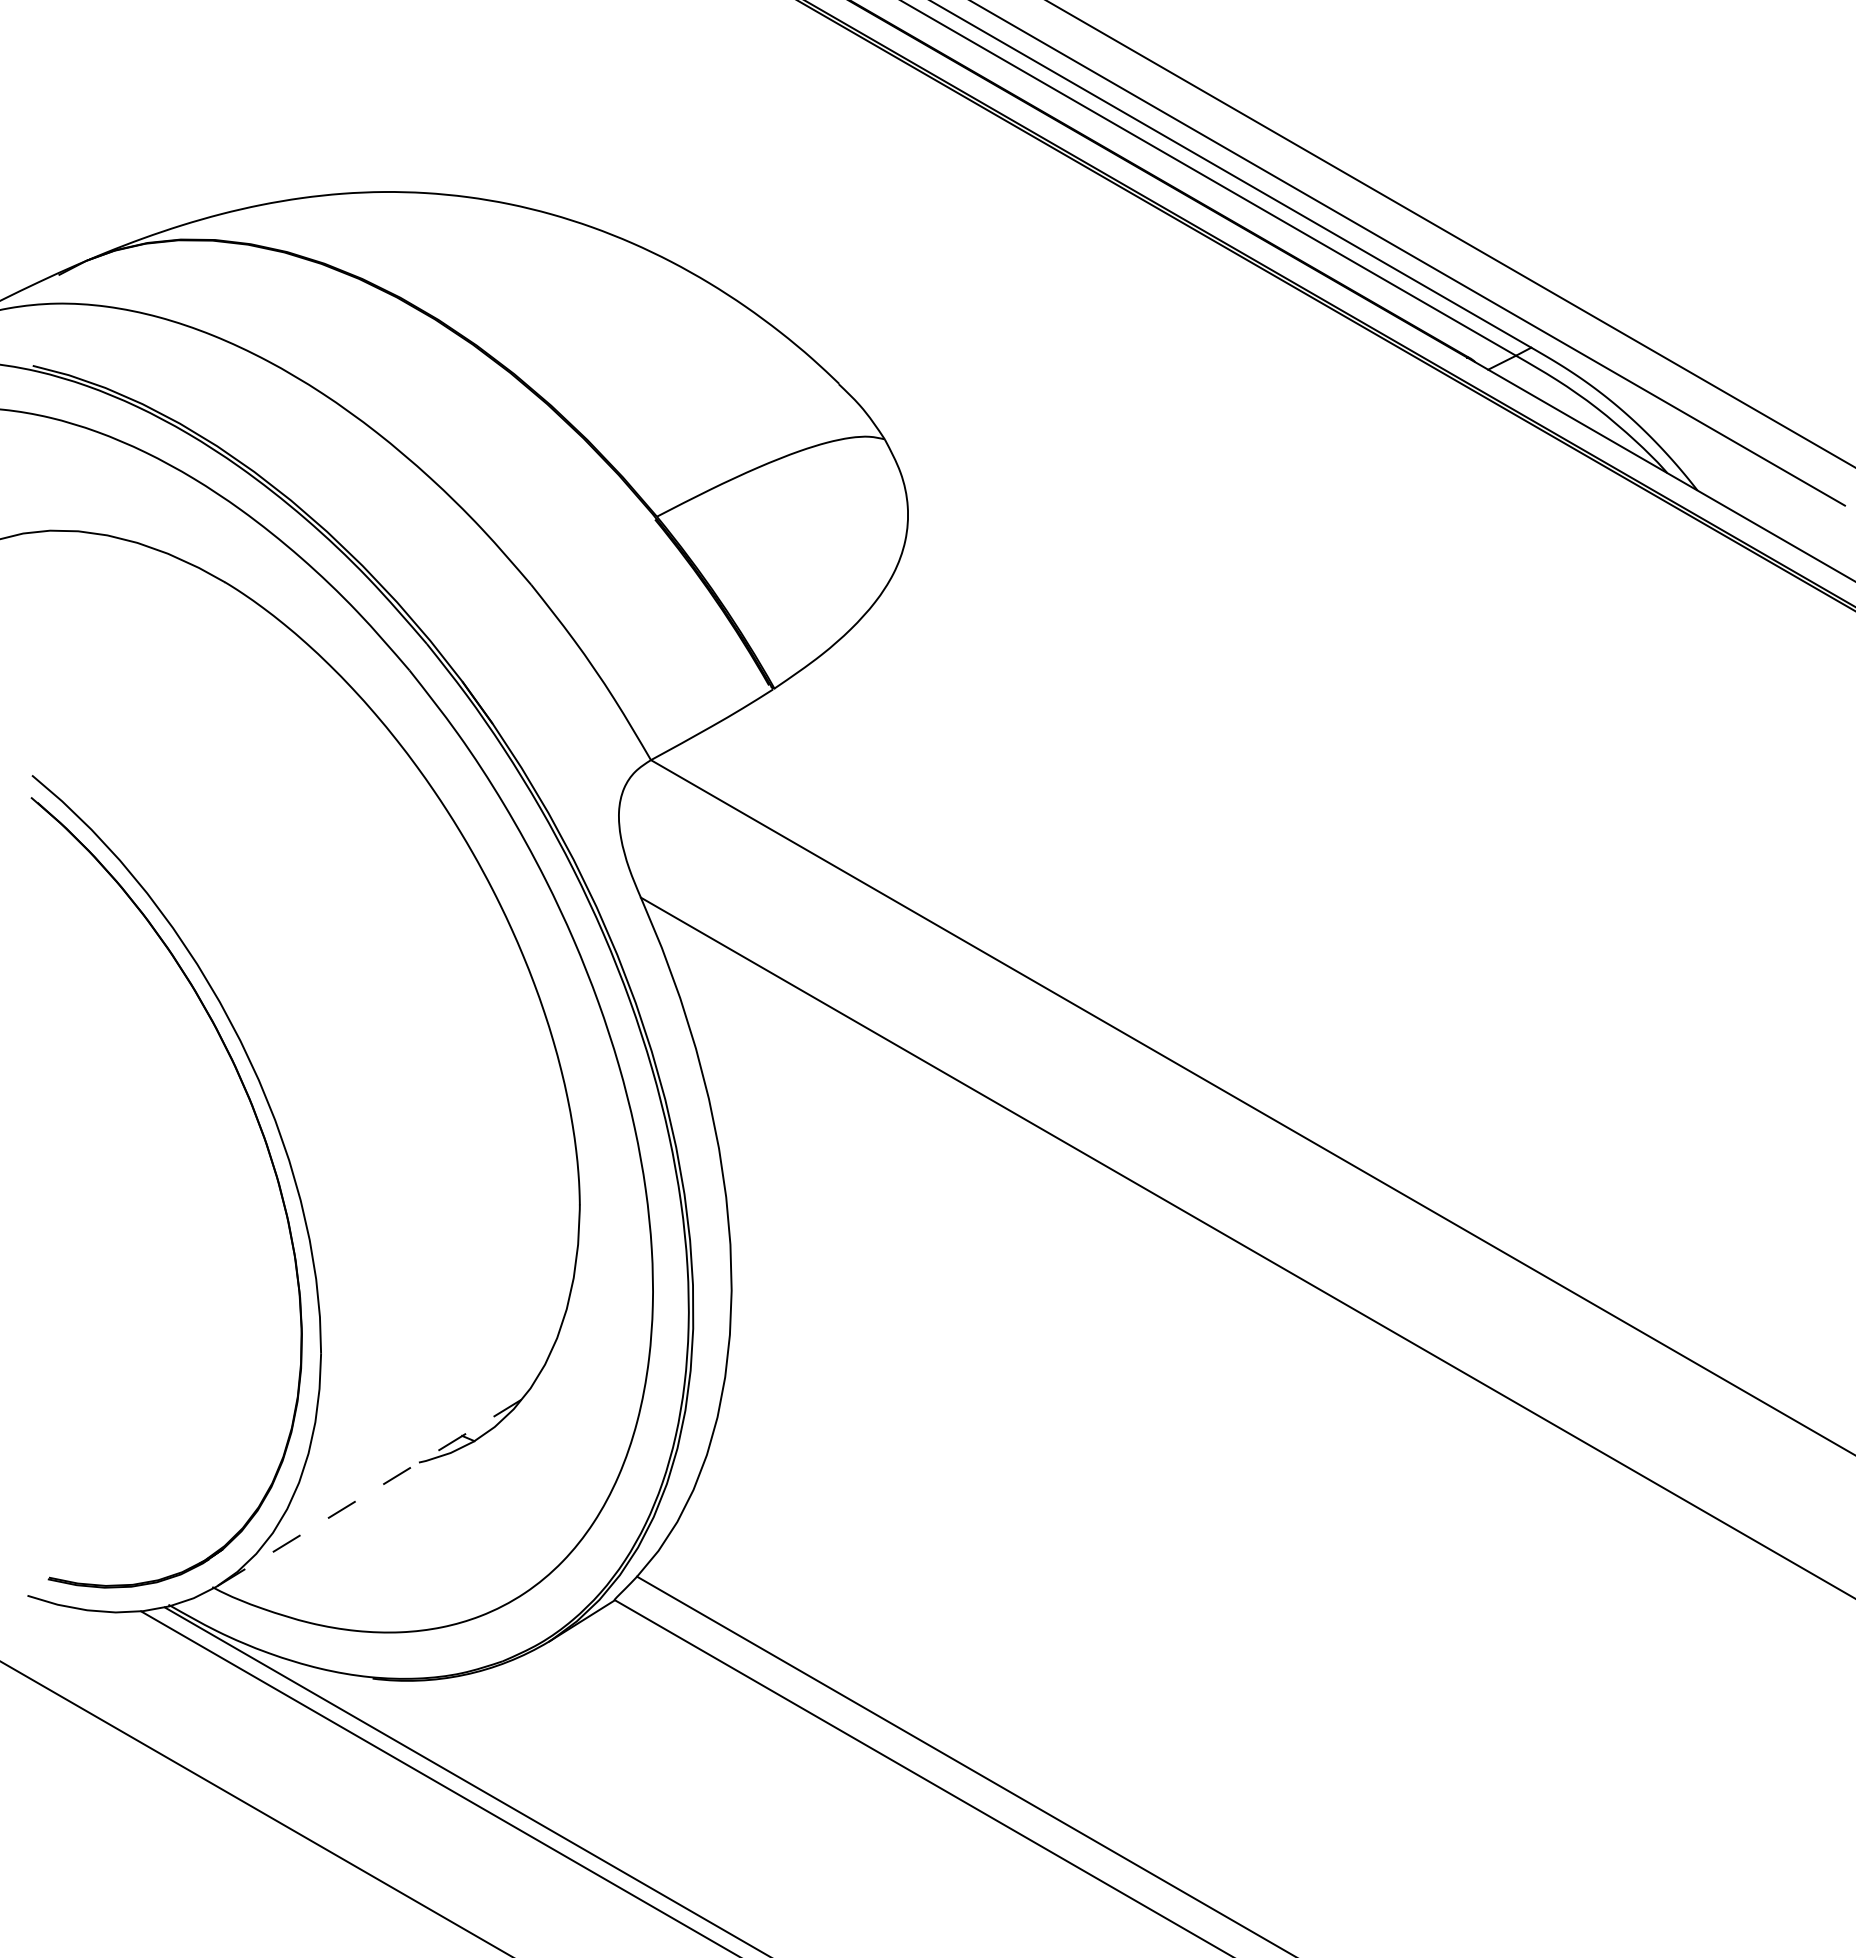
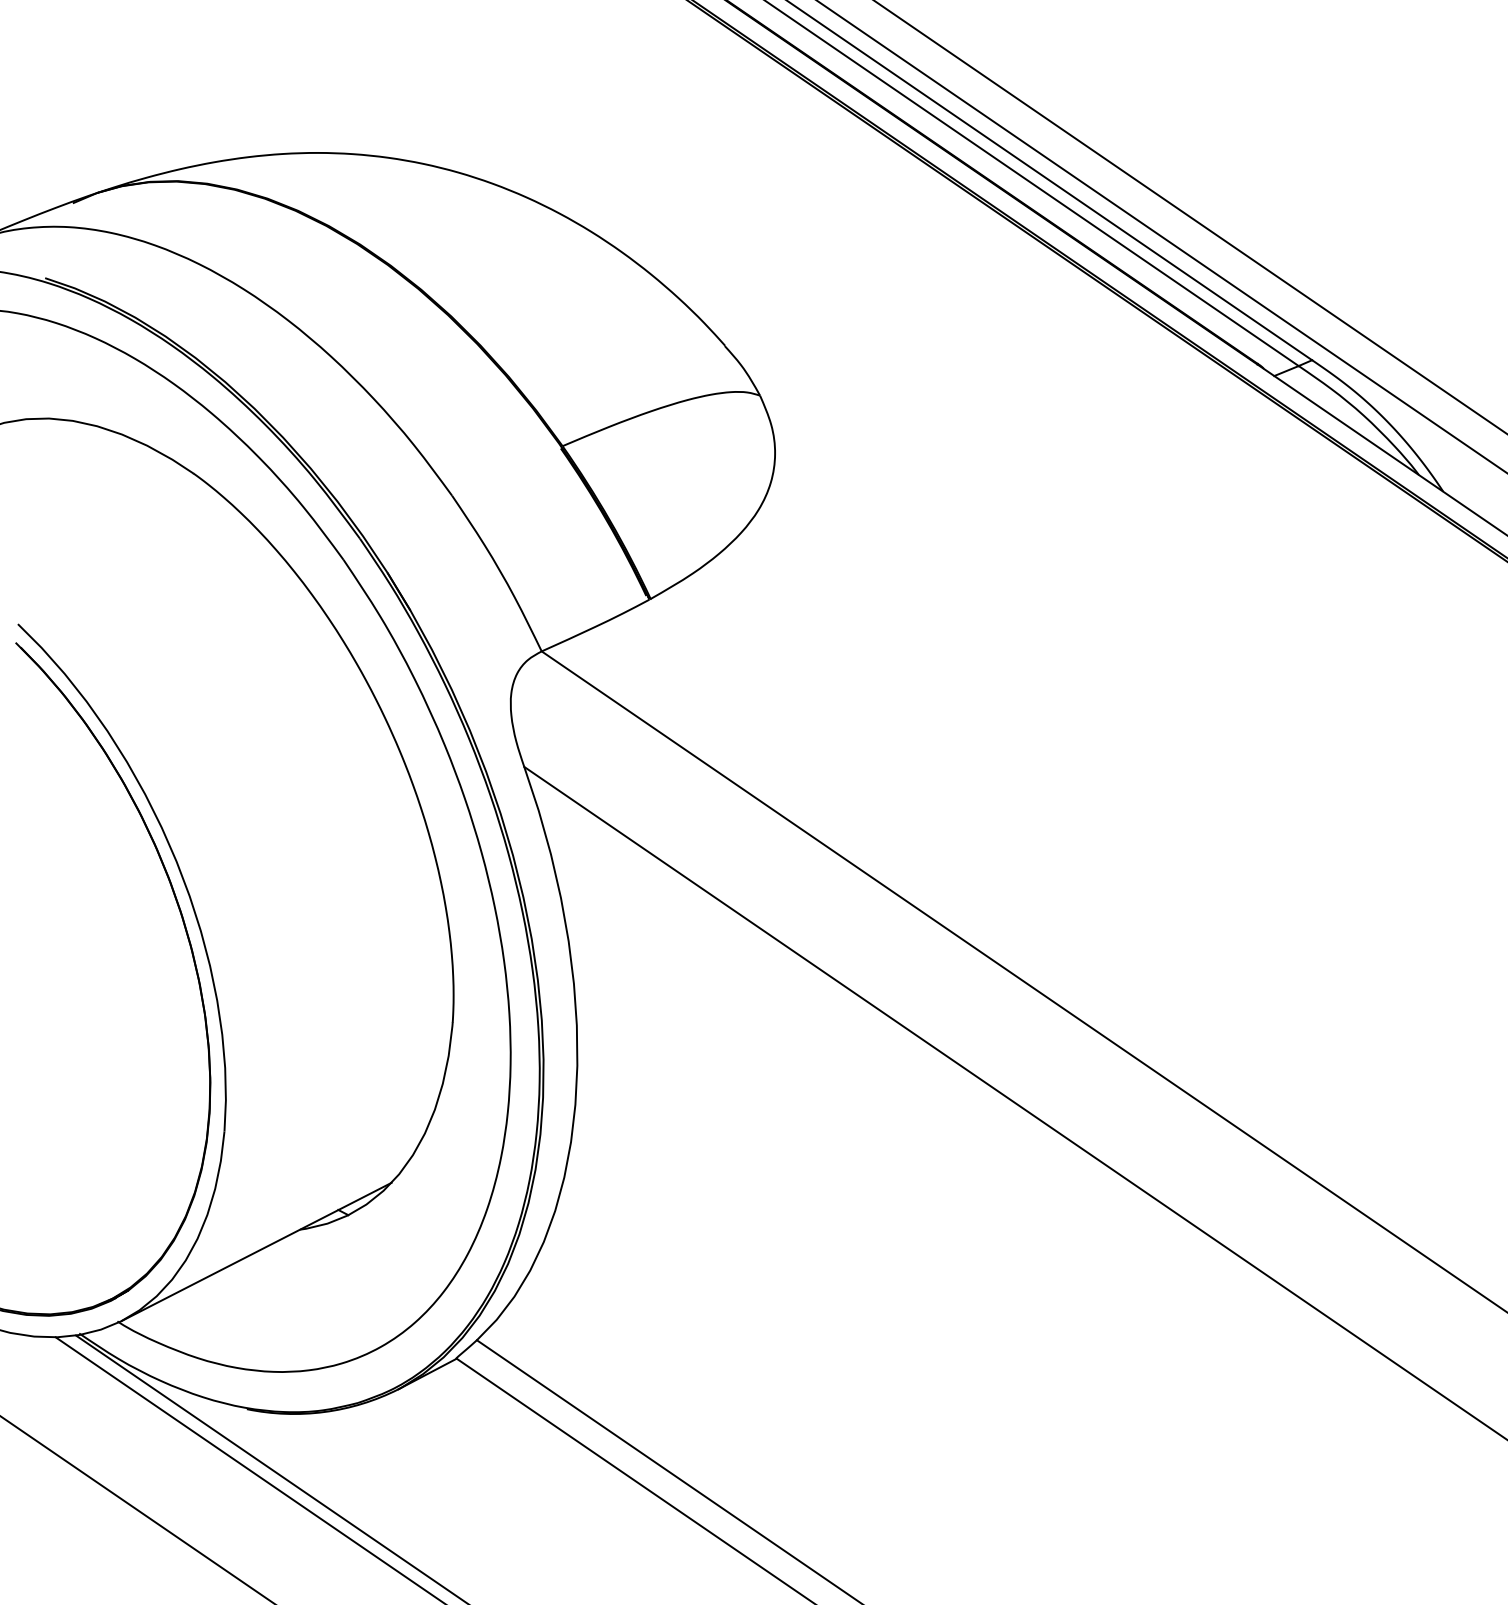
line: (370, 1492) -> (257, 1251), dashed -> solid

